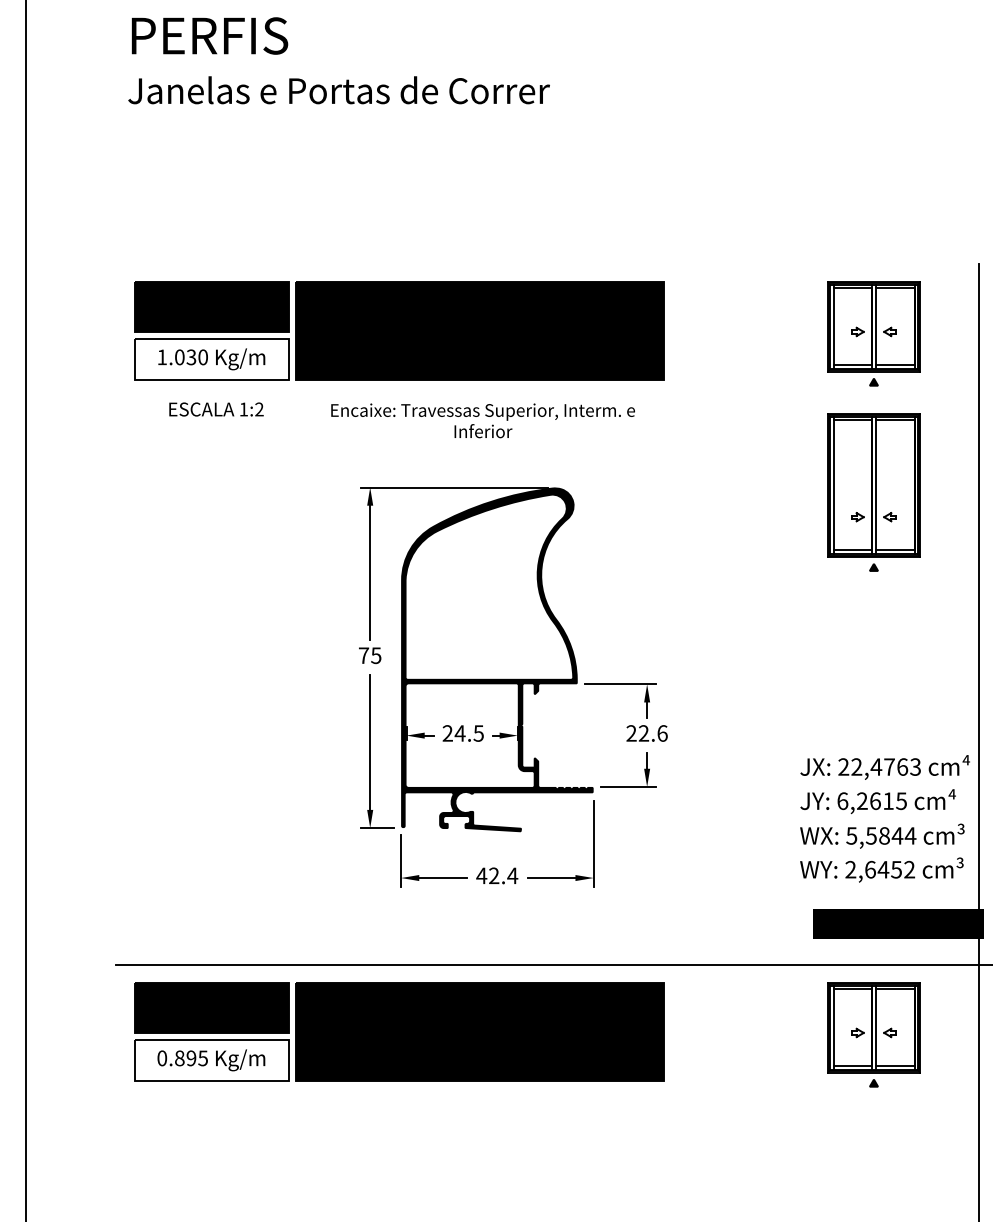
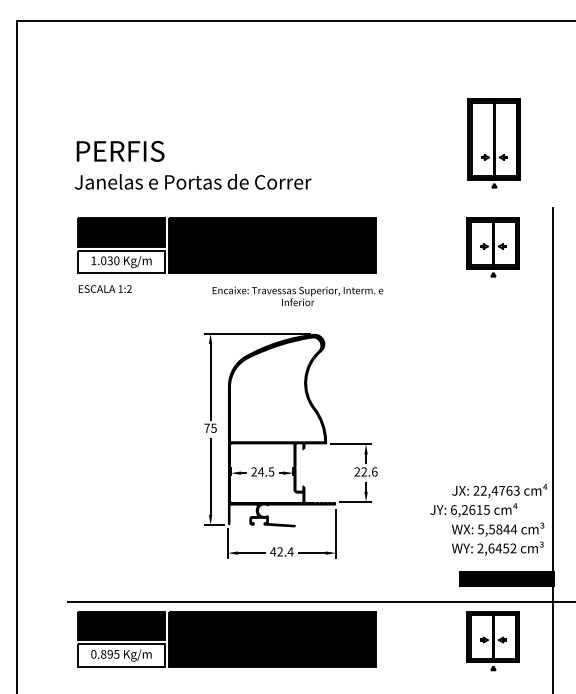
text: (337, 59) -> (192, 164), moved
text: (215, 408) -> (104, 288), moved
text: (482, 420) -> (297, 296), moved
part: (872, 492) -> (493, 143), moved
text: (877, 800) -> (473, 509), moved

